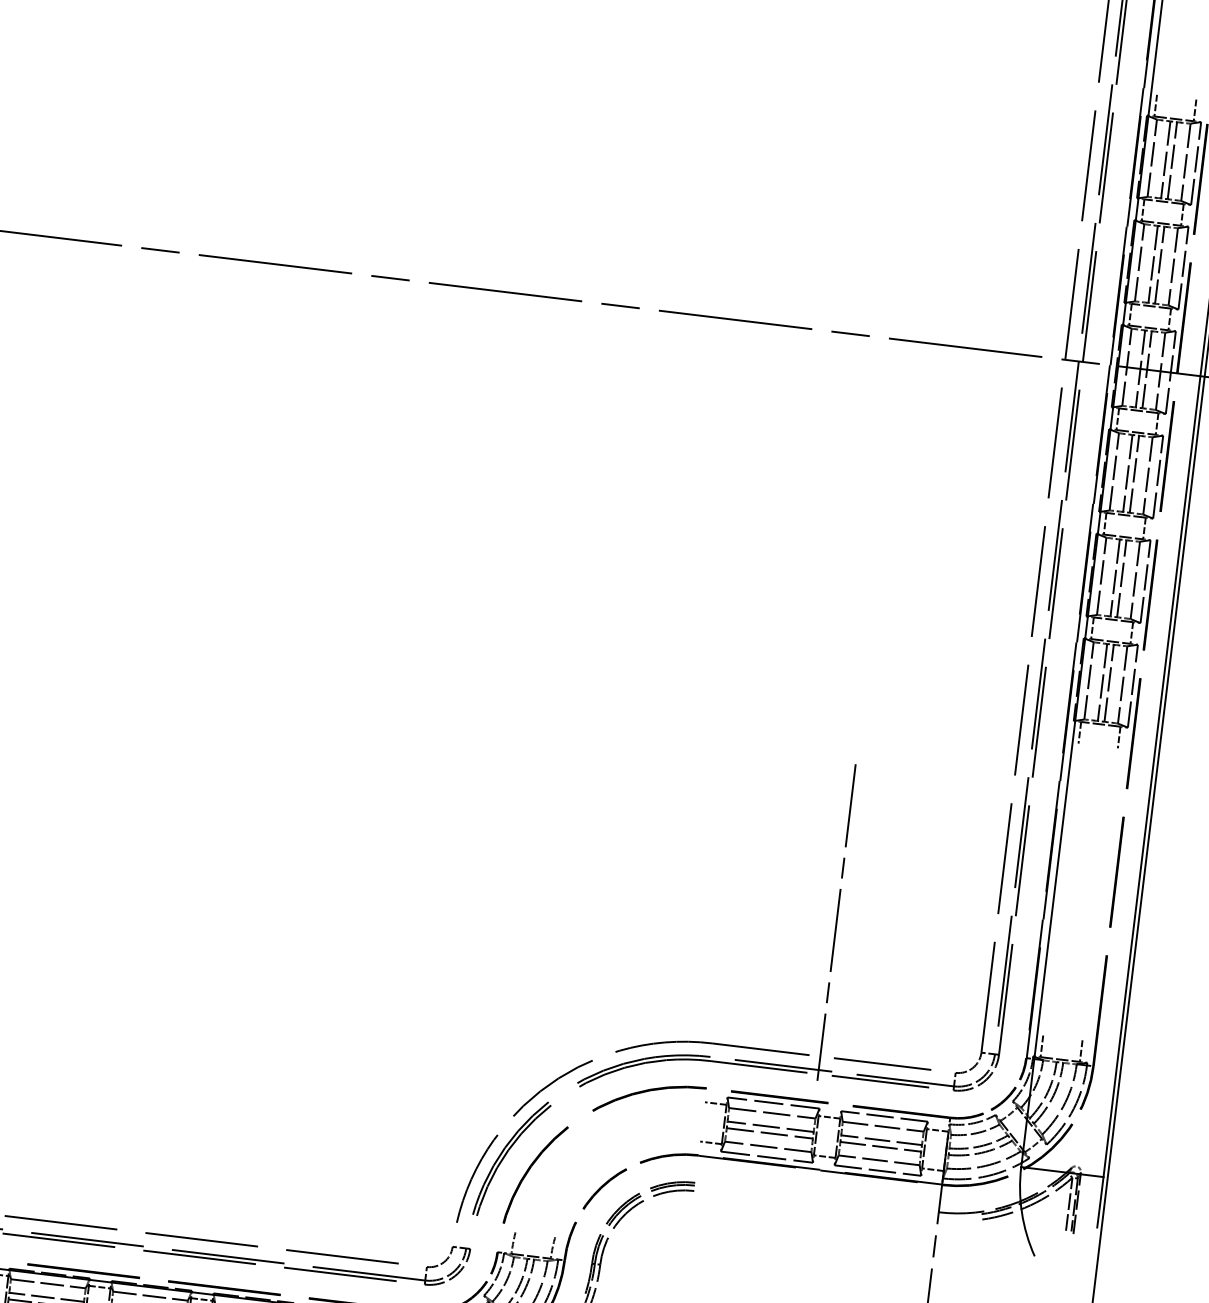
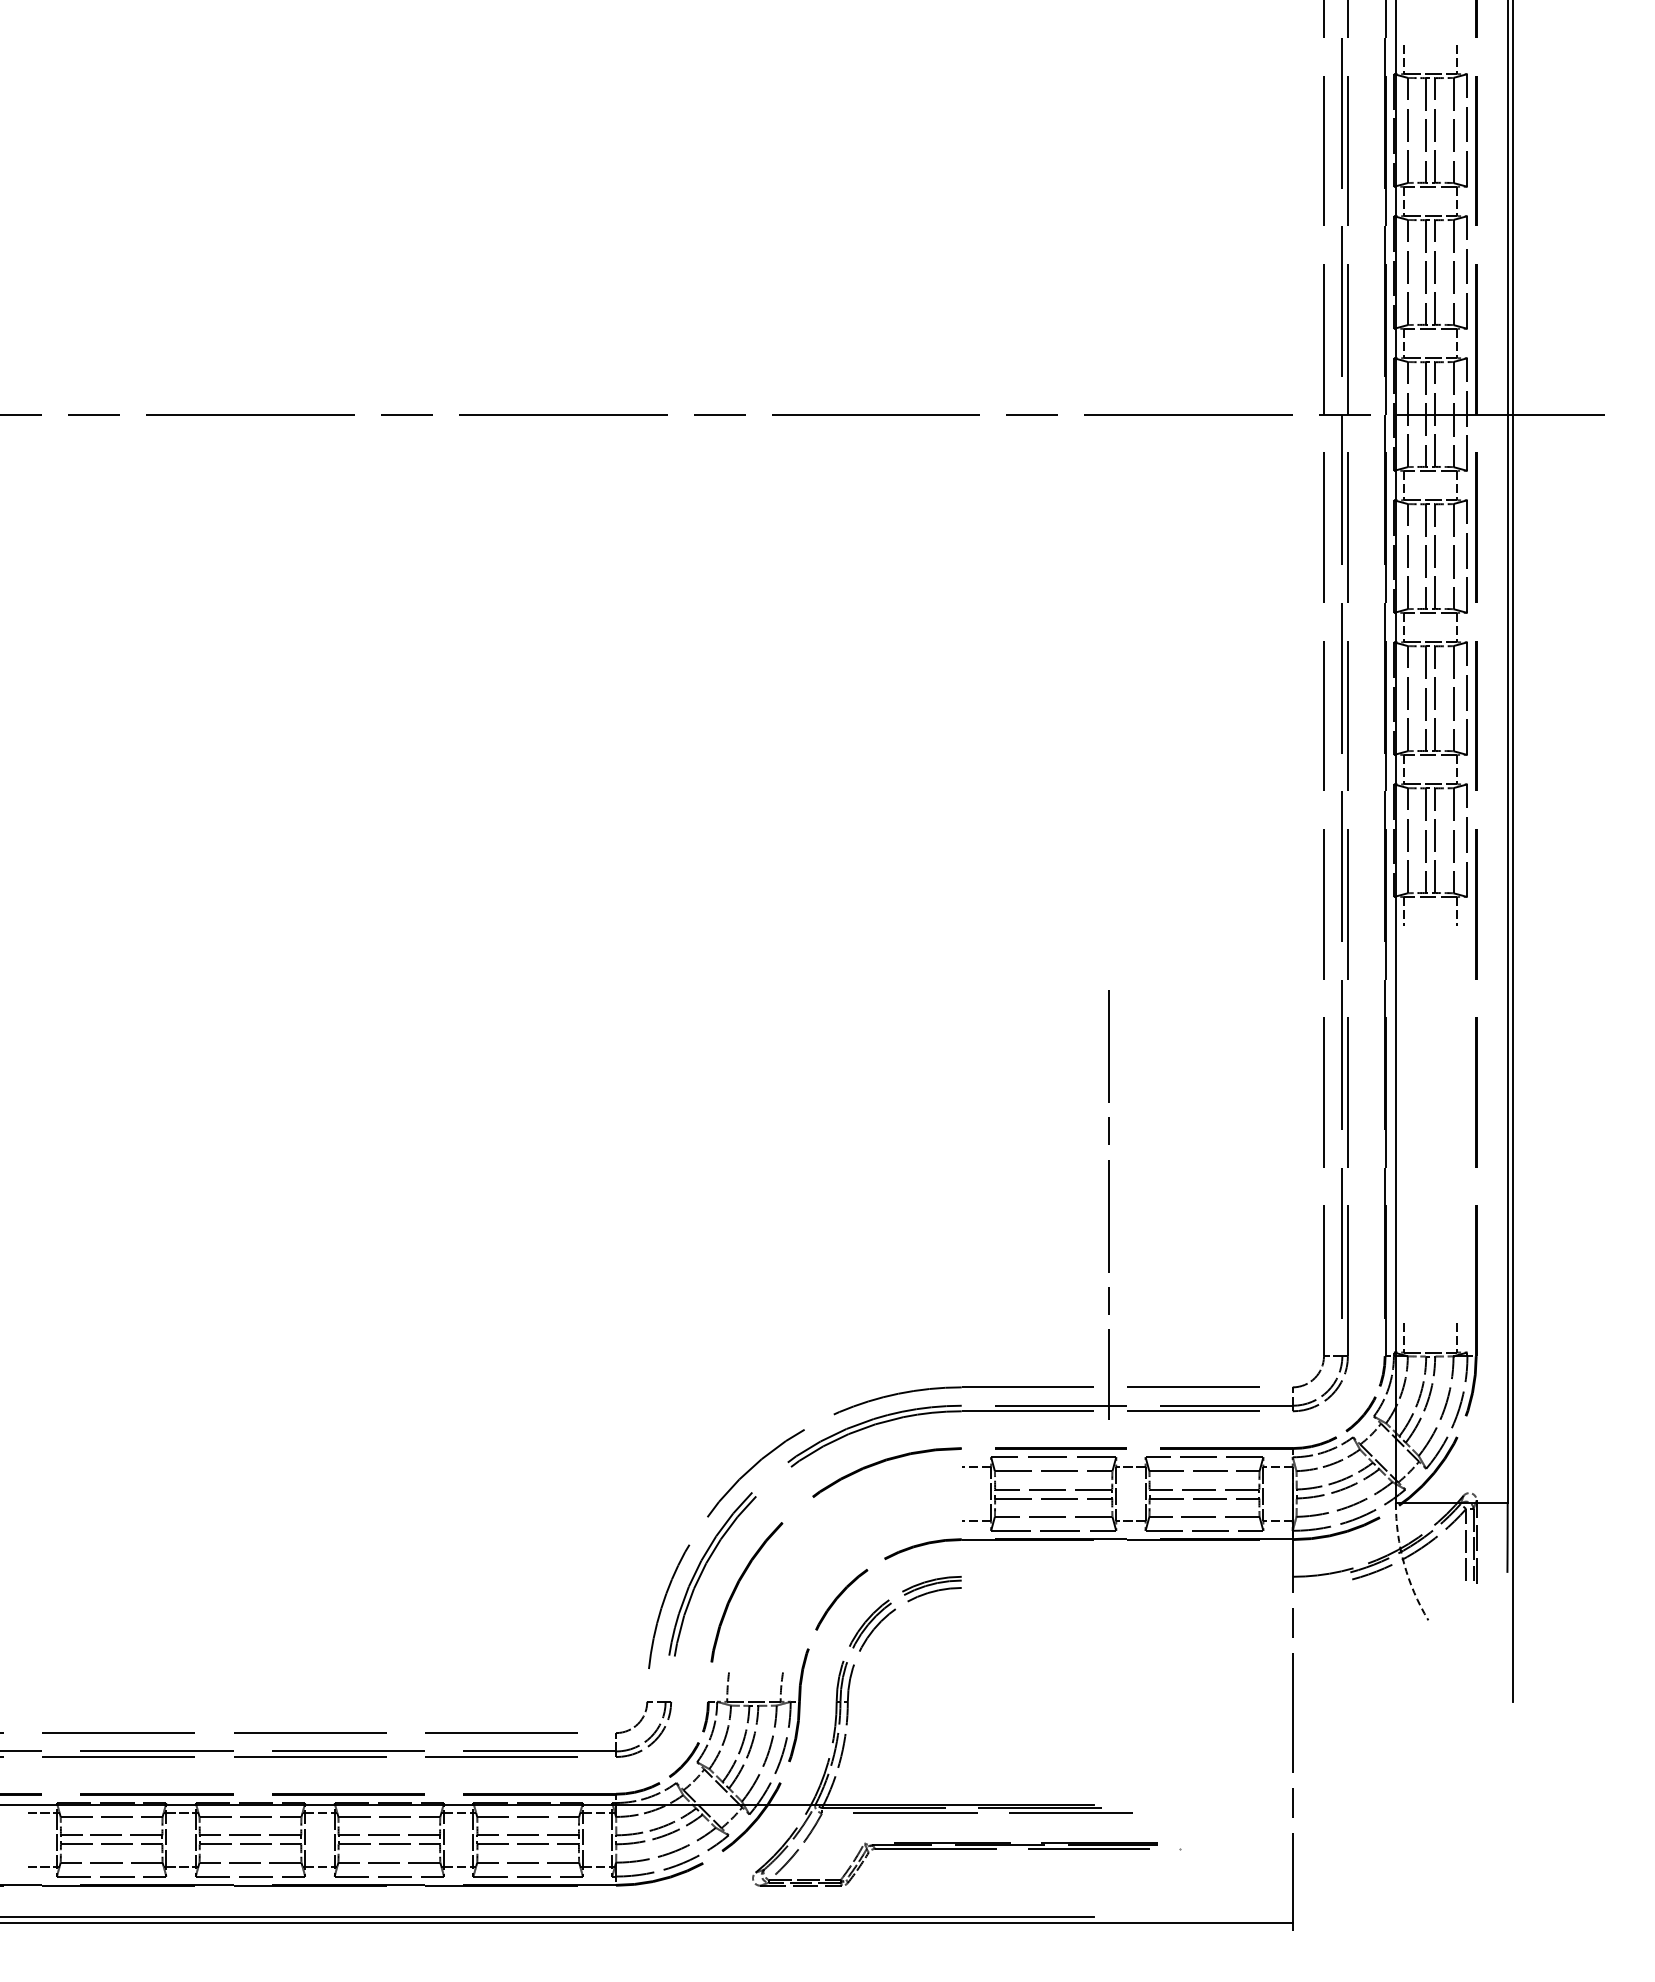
arc: (1022, 1212) -> (1404, 1563), solid -> dashed

